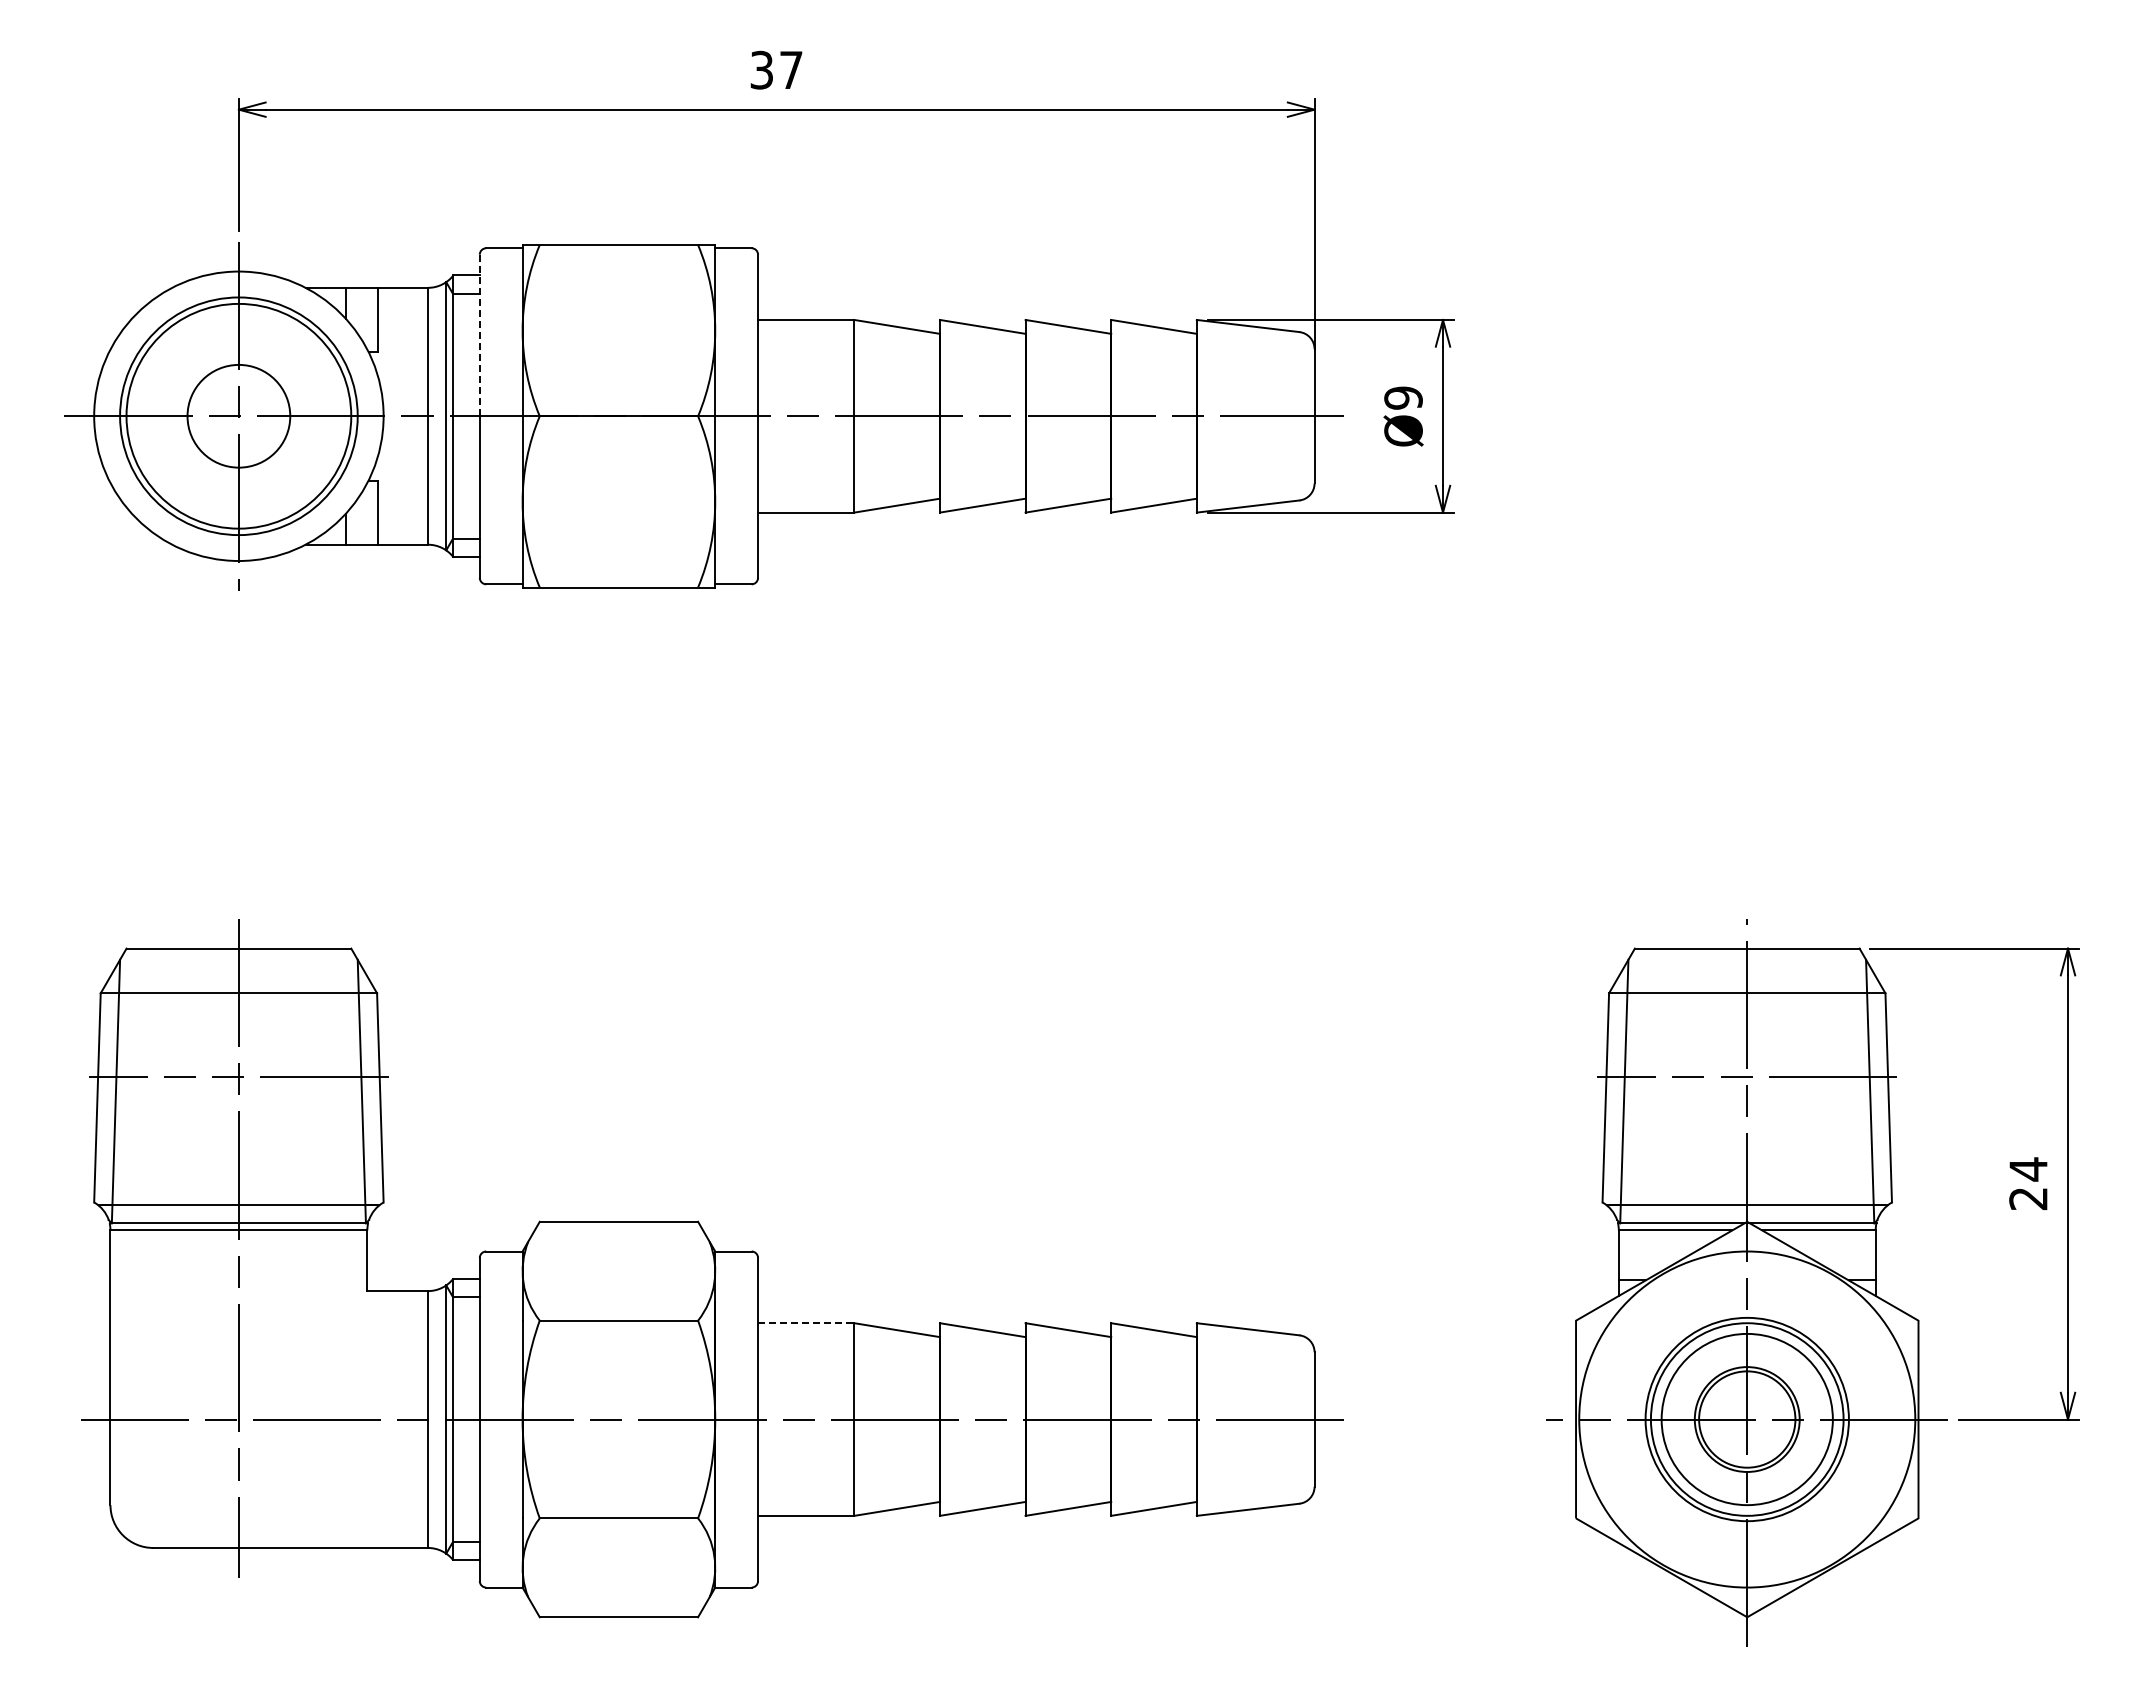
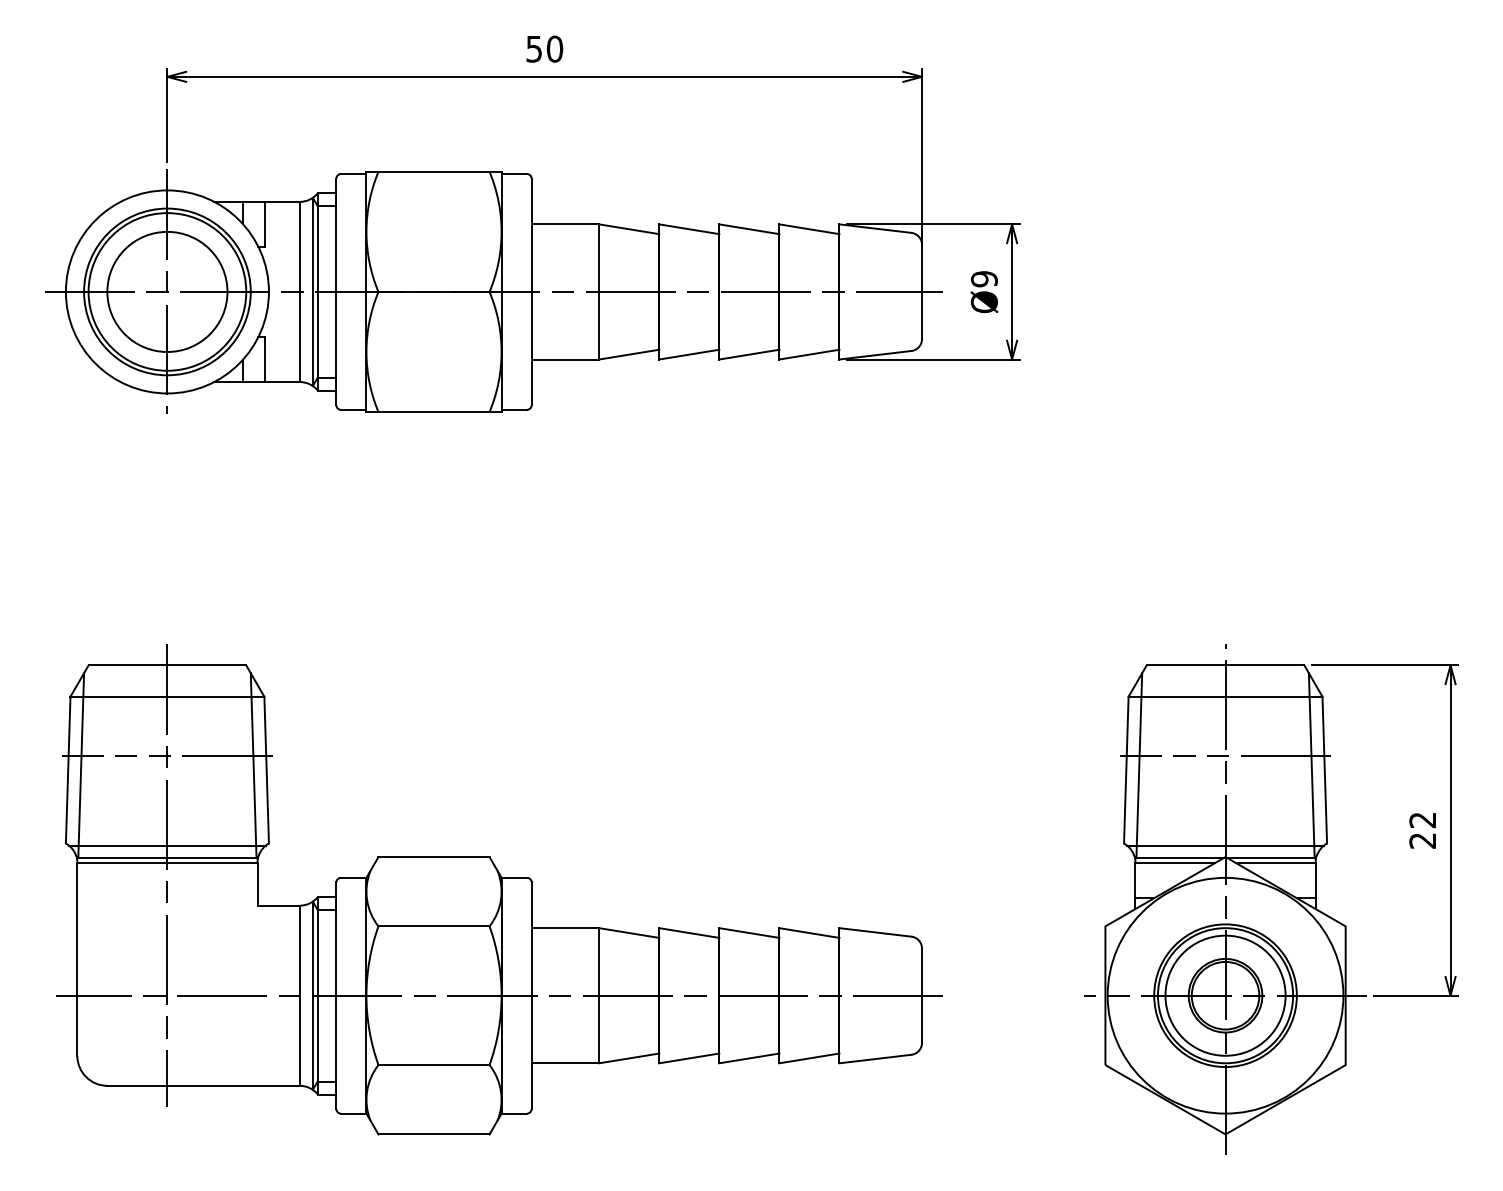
text: (776, 69) -> (544, 48), 37 -> 50
line: (479, 335) -> (336, 235), dashed -> solid
circle: (238, 415) -> (167, 291), size x1.67
text: (2028, 1169) -> (1422, 820), 24 -> 22
line: (806, 1323) -> (565, 928), dashed -> solid

